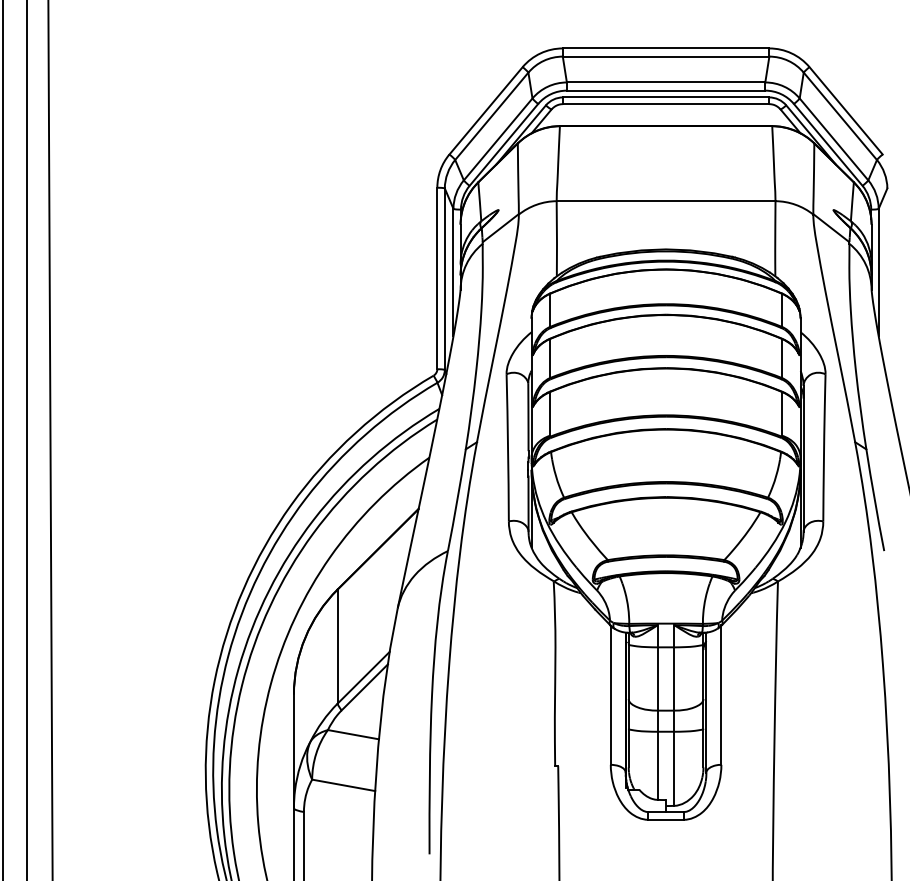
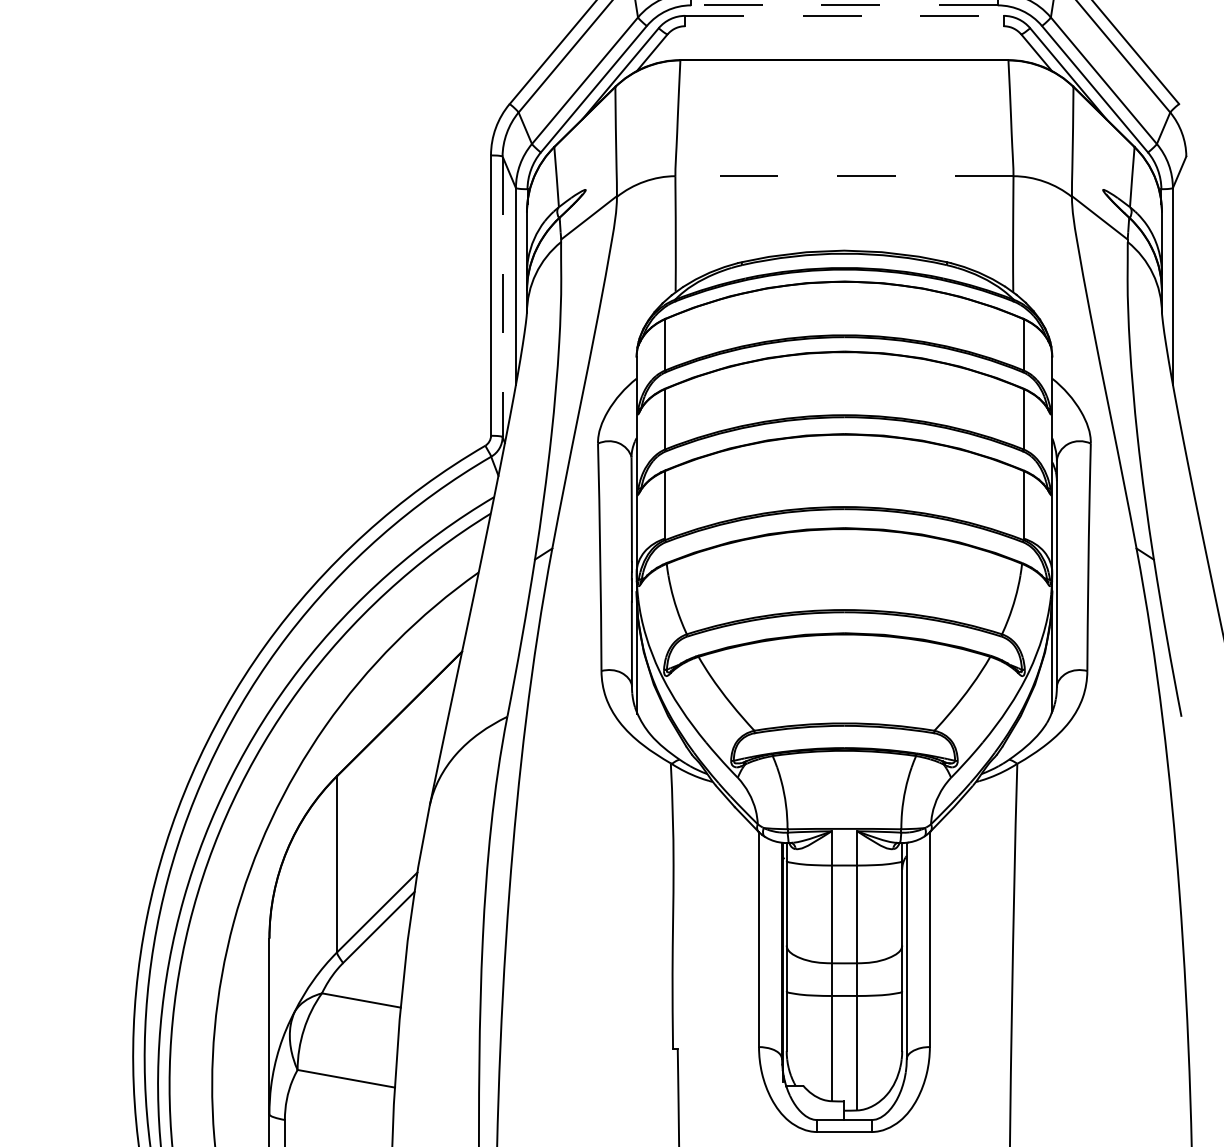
line: (665, 90) -> (843, 5), solid -> dashed
line: (666, 97) -> (845, 15), solid -> dashed
line: (666, 104) -> (845, 26), removed
line: (665, 201) -> (843, 176), solid -> dashed
line: (444, 279) -> (502, 297), solid -> dashed

